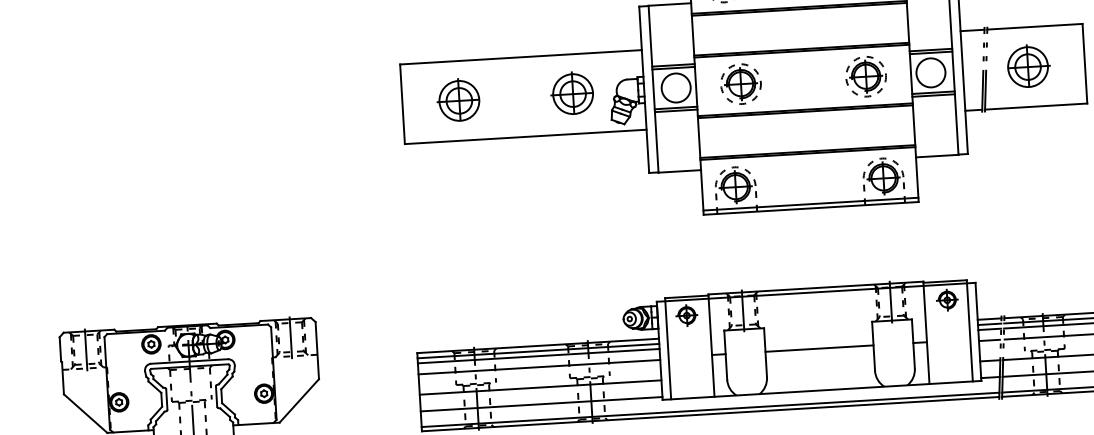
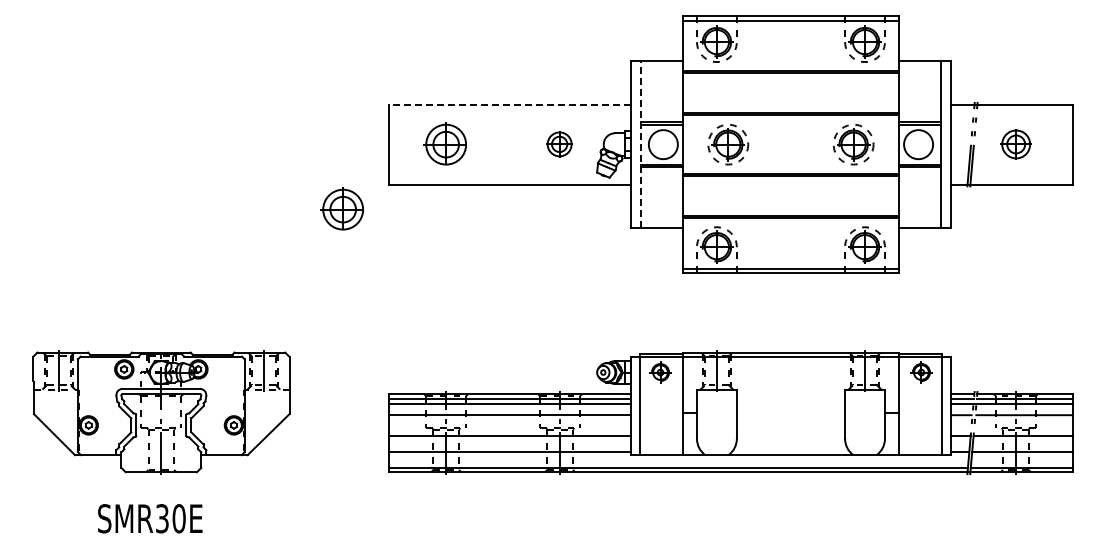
line: (520, 57) -> (509, 104), solid -> dashed
part: (1028, 65) -> (1016, 143), size x0.7
line: (653, 89) -> (640, 144), solid -> dashed
part: (571, 93) -> (558, 143), size x0.6
part: (358, 170) -> (341, 208), added
line: (819, 348) -> (790, 413), removed

